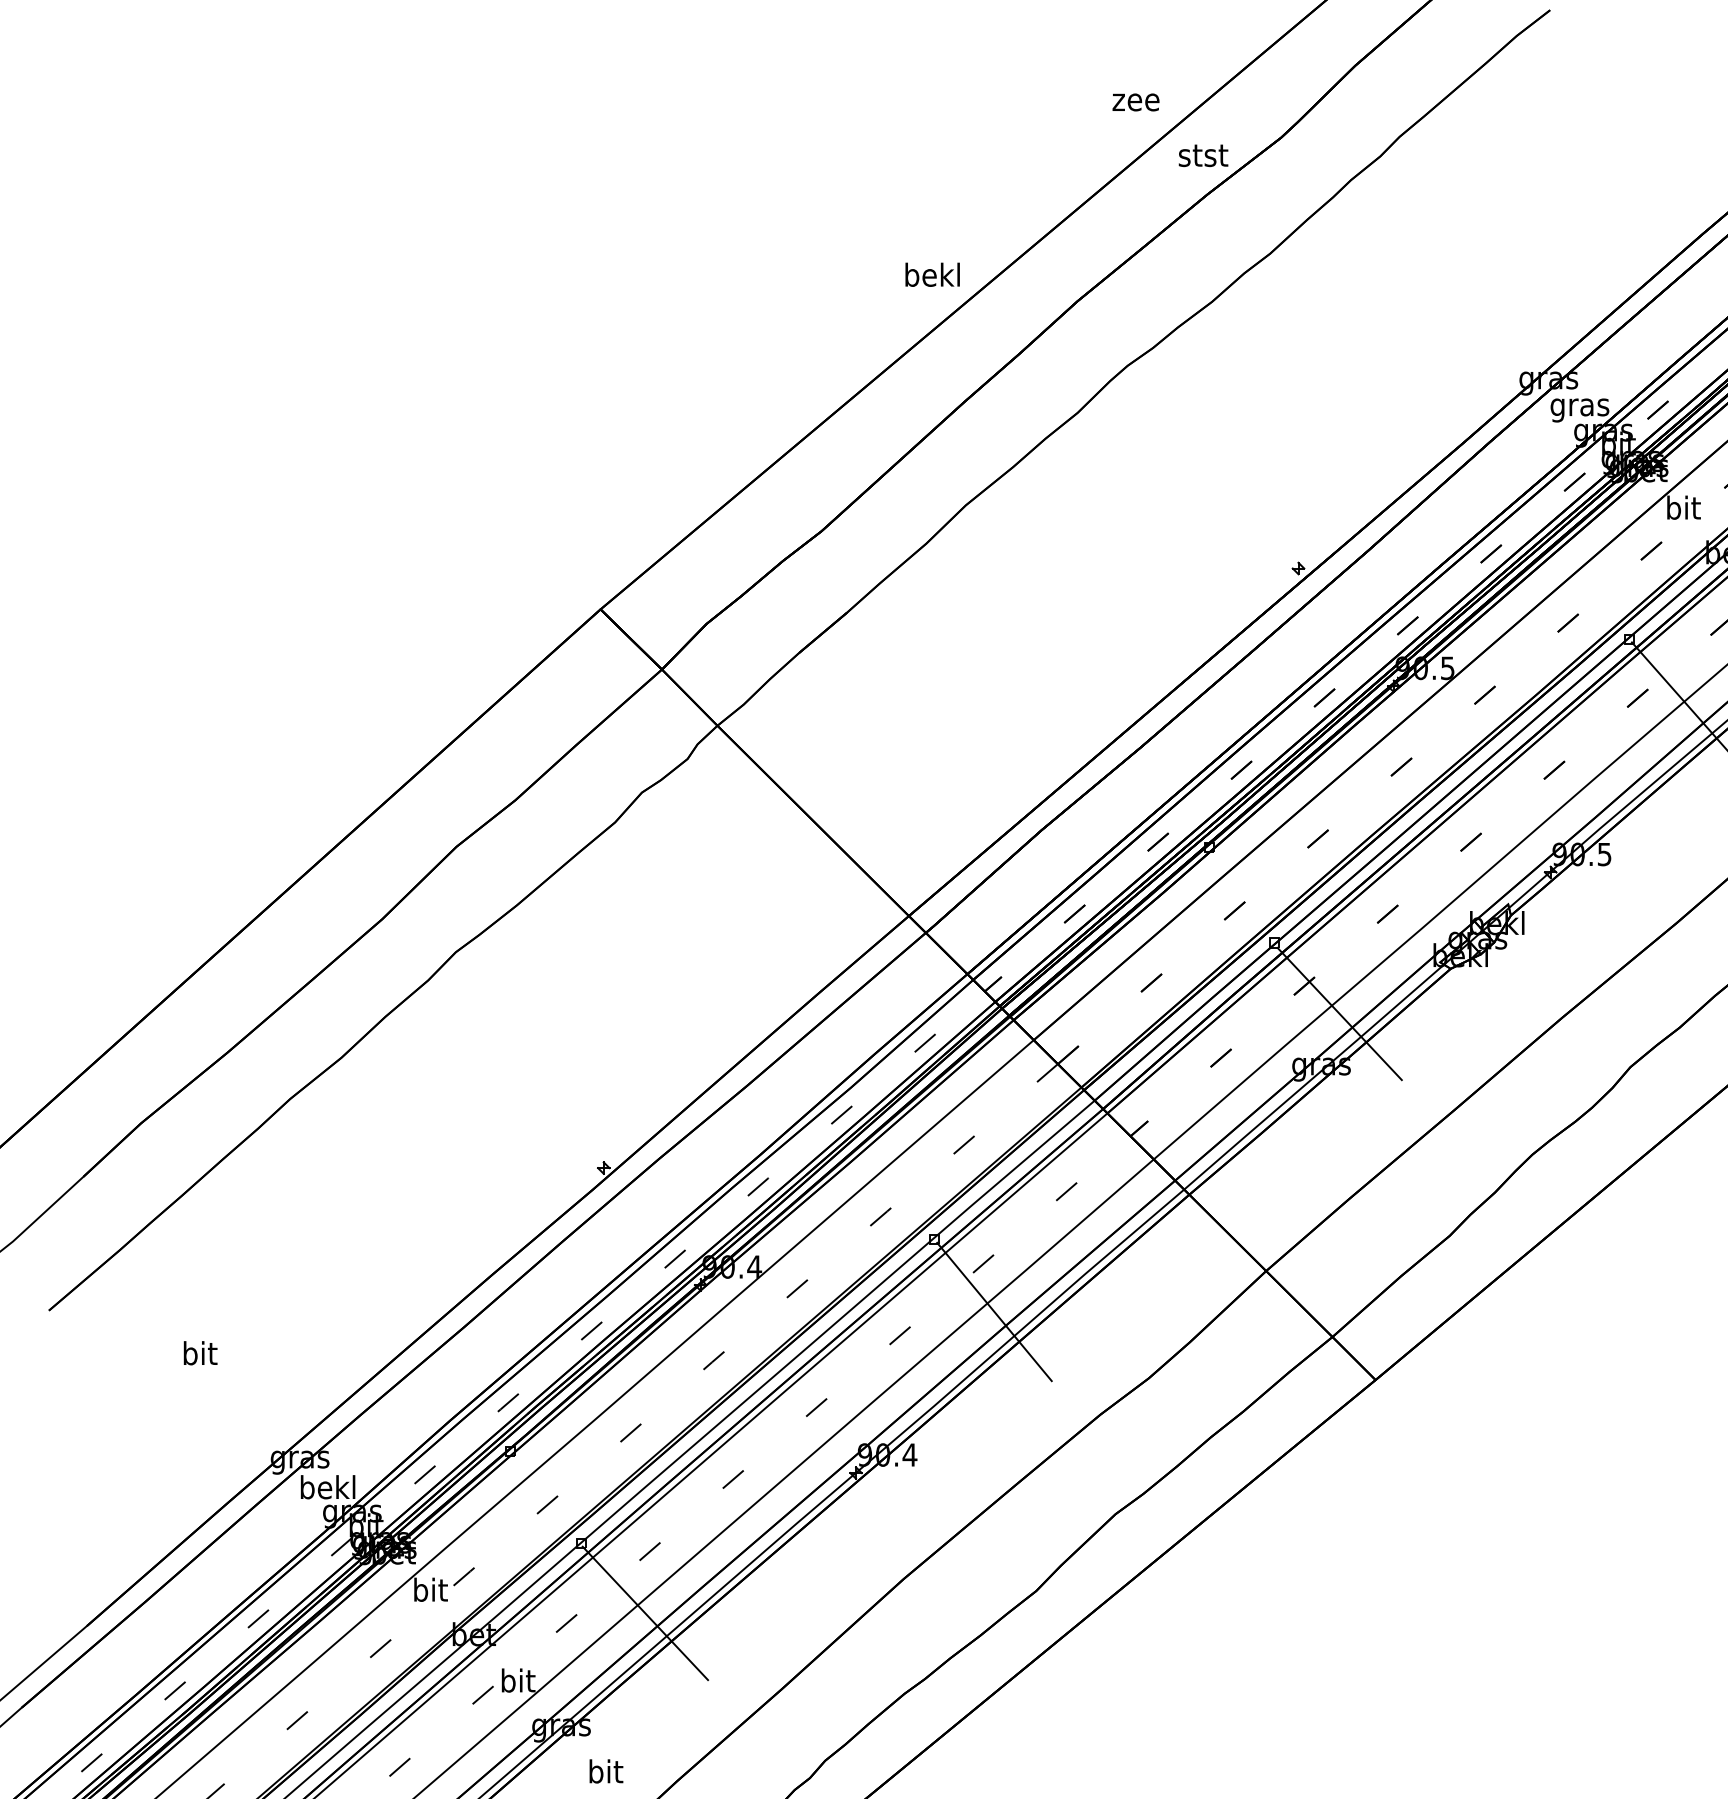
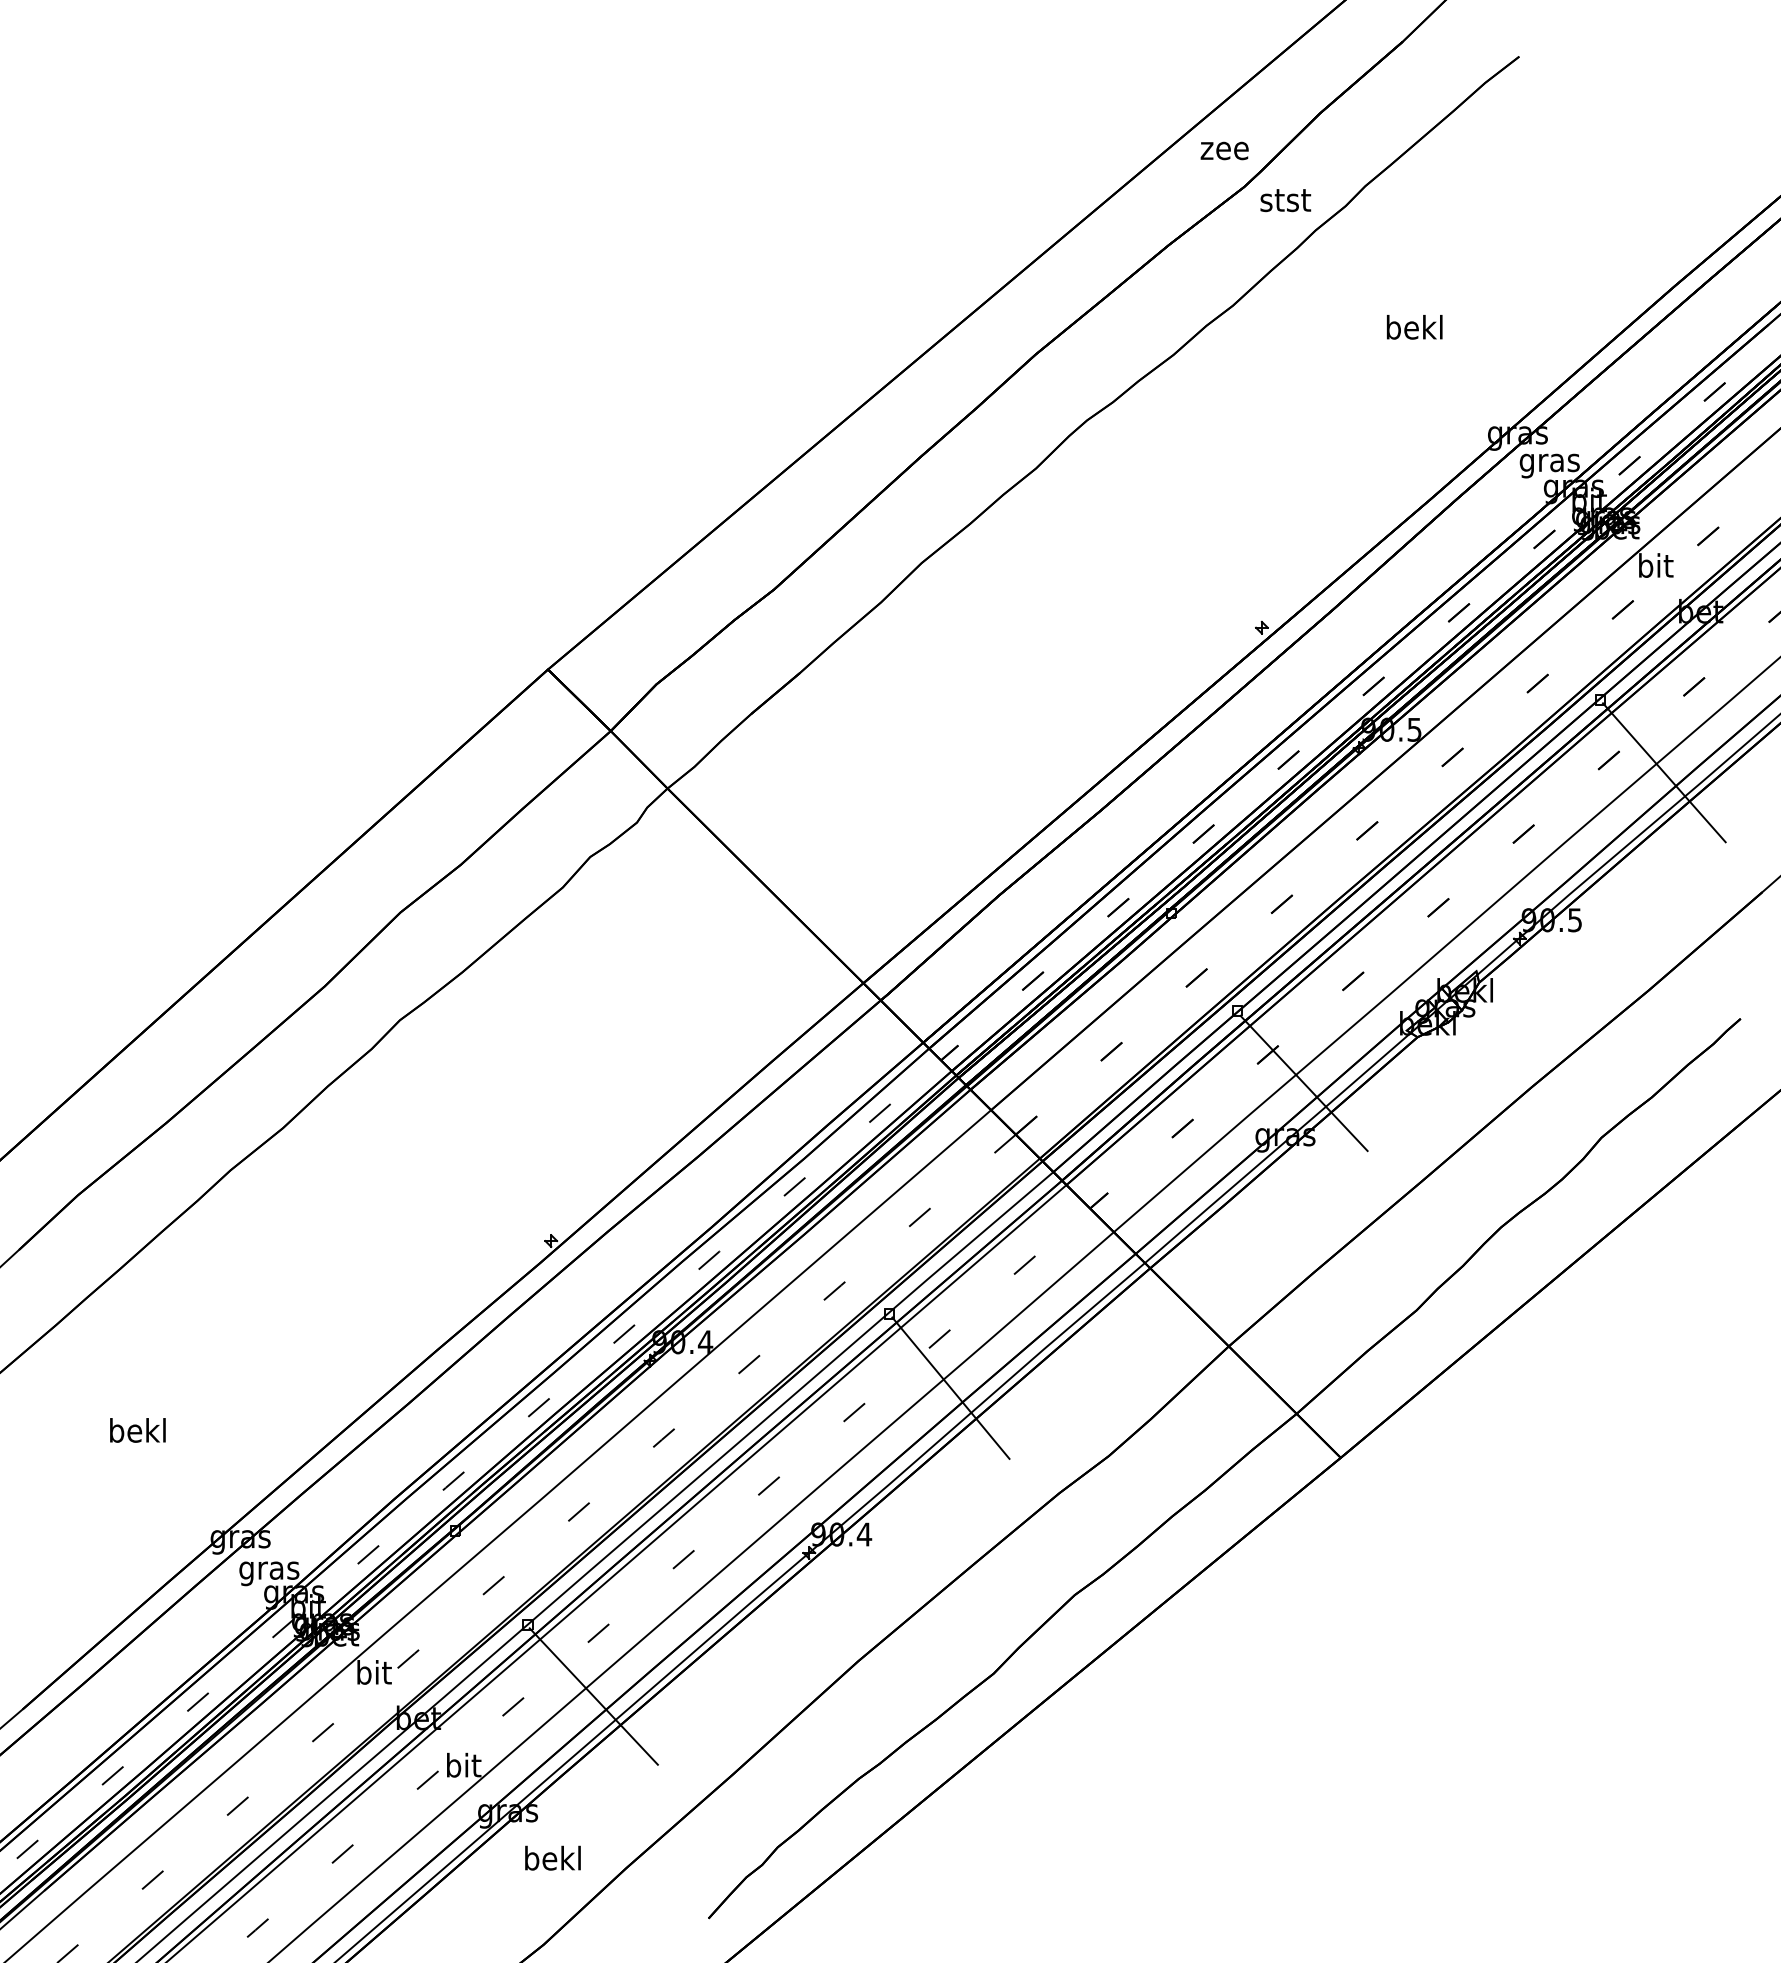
text: (1135, 101) -> (1224, 150), moved
text: (1203, 155) -> (1285, 200), moved
text: (932, 275) -> (1414, 327), moved
text: (199, 1353) -> (137, 1430), bit -> bekl
text: (328, 1490) -> (269, 1570), bekl -> gras
text: (604, 1770) -> (552, 1857), bit -> bekl

